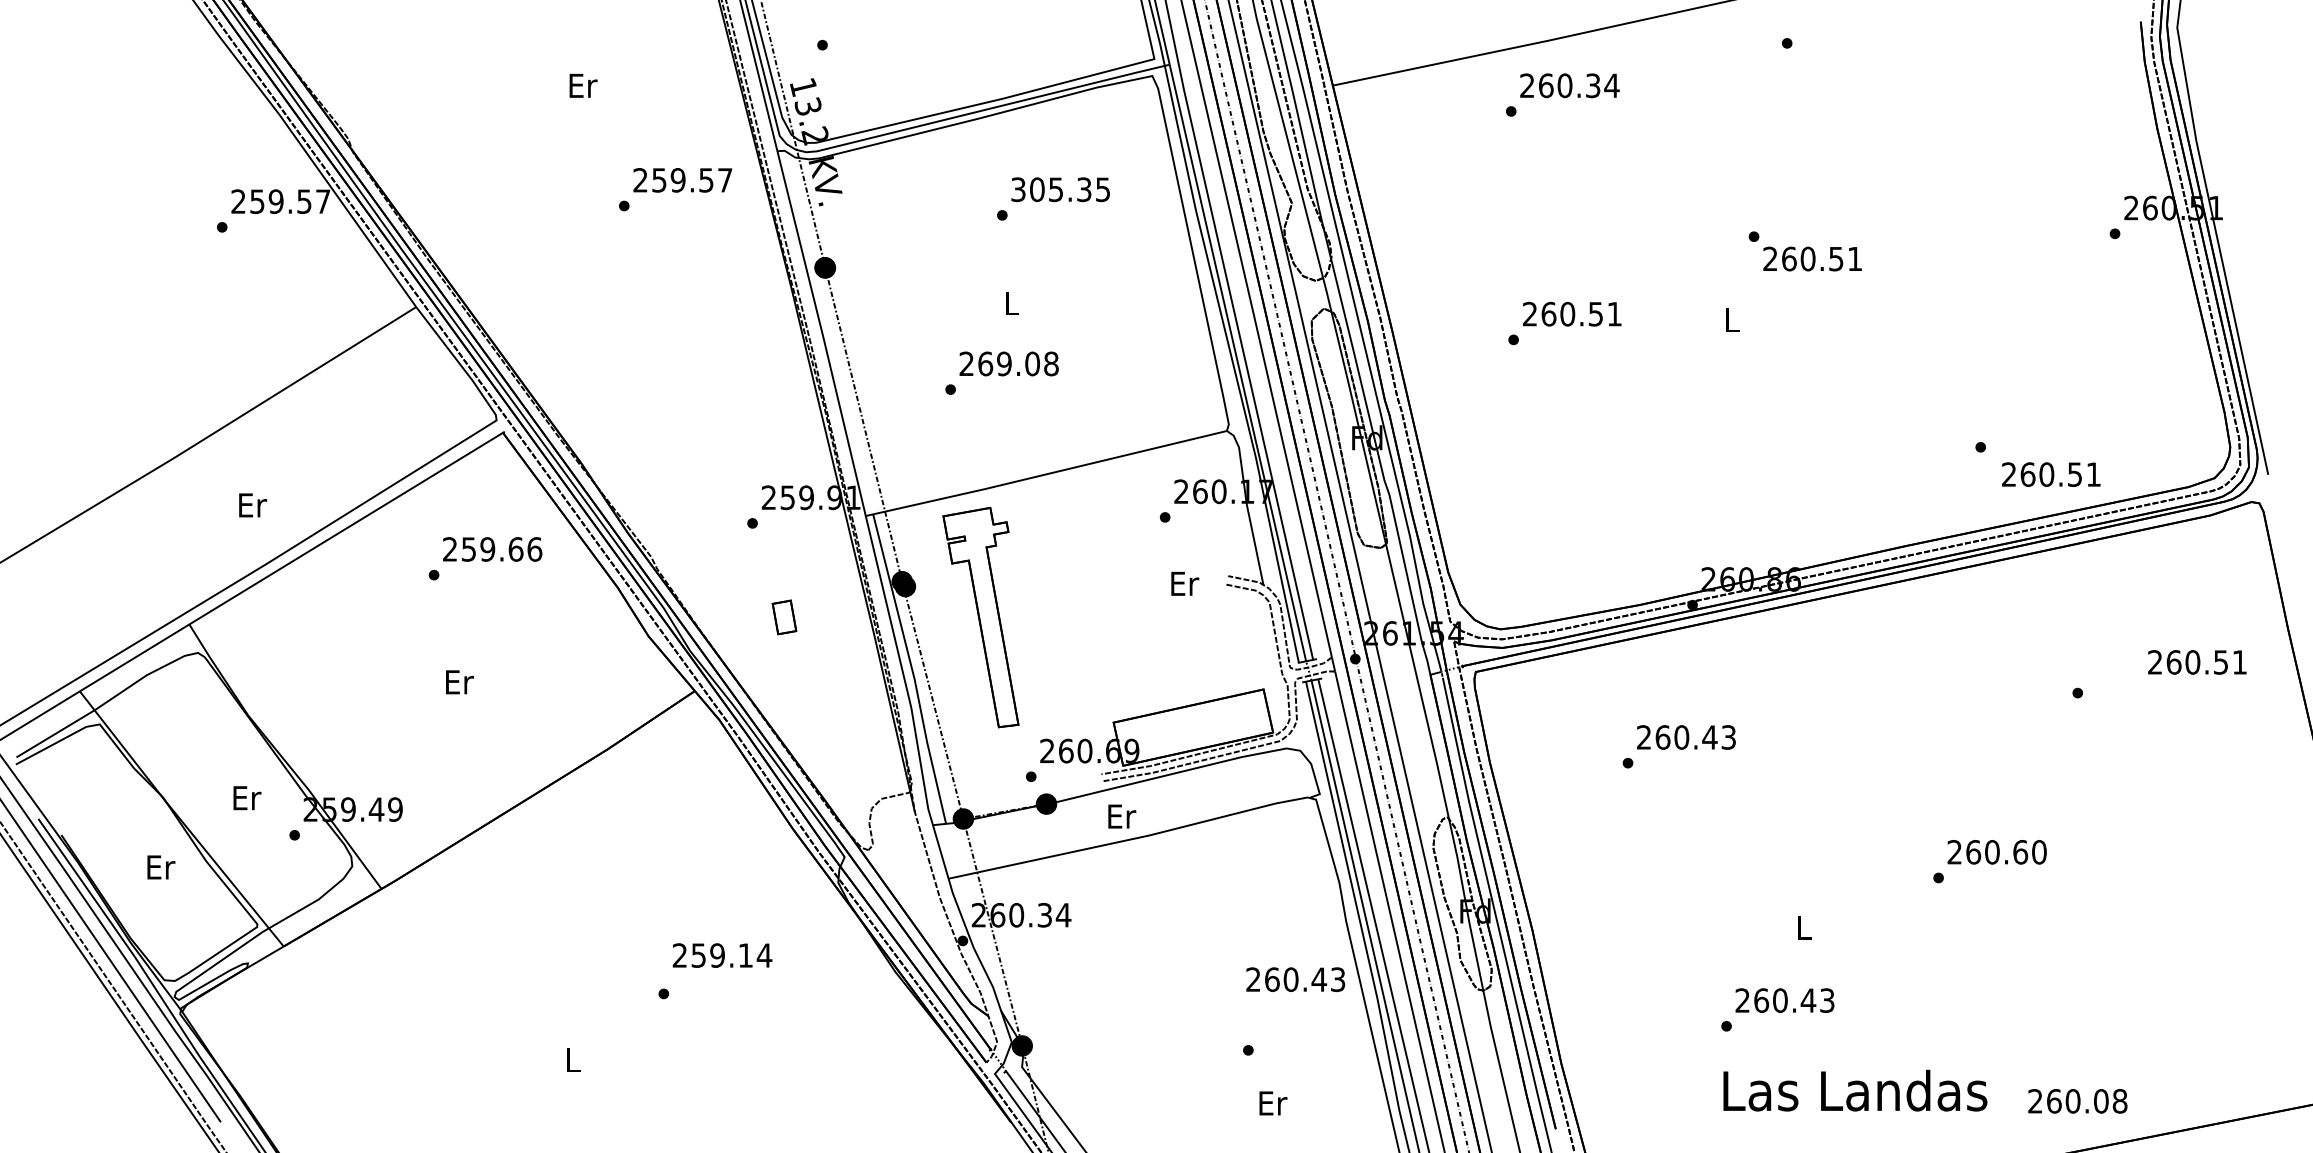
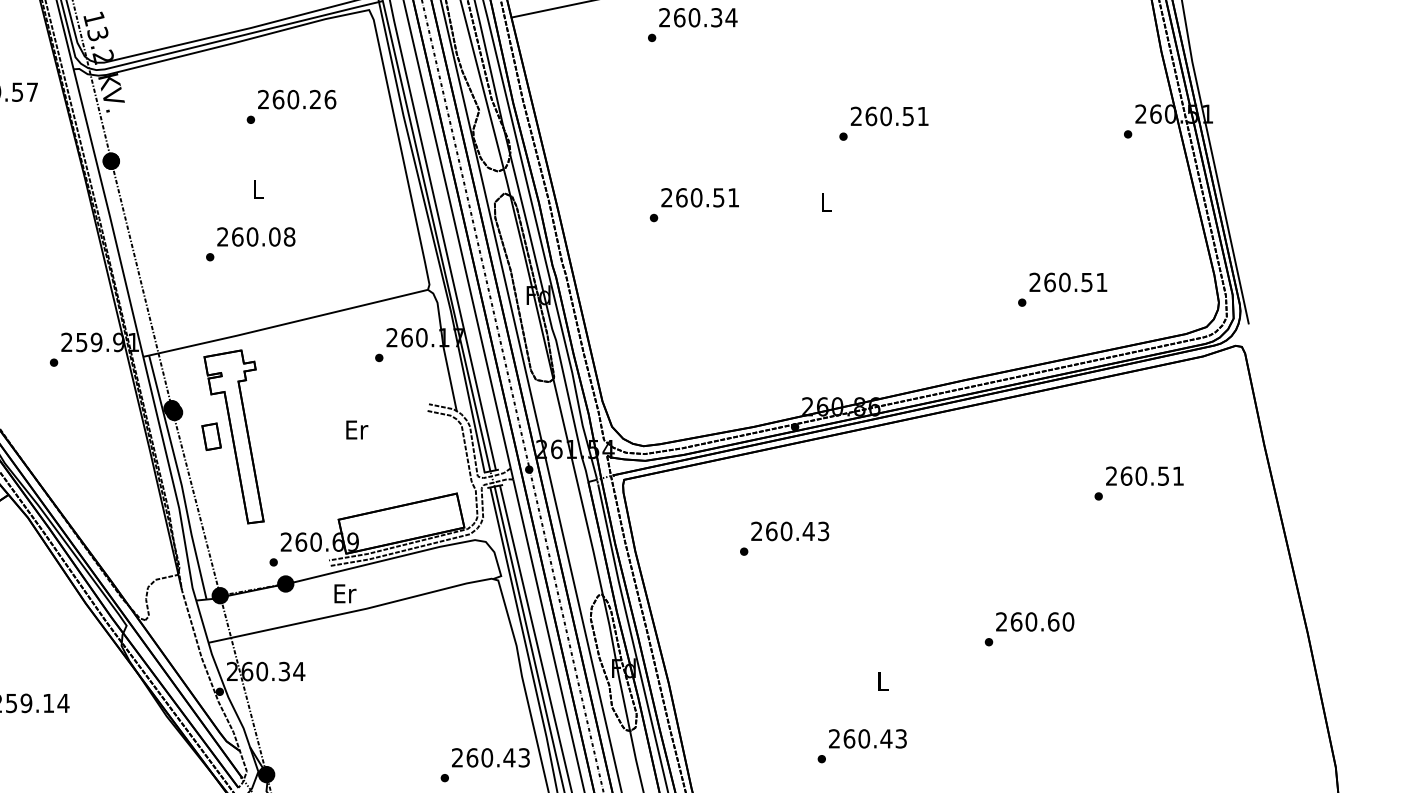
text: (1060, 189) -> (296, 99), 305.35 -> 260.26
text: (1812, 258) -> (889, 116), moved
text: (1004, 363) -> (252, 236), 269.08 -> 260.08
text: (2051, 474) -> (1068, 282), moved
text: (1185, 583) -> (357, 429), moved
part: (784, 617) -> (211, 436), moved
text: (2197, 662) -> (1144, 476), moved
text: (1295, 979) -> (490, 757), moved

